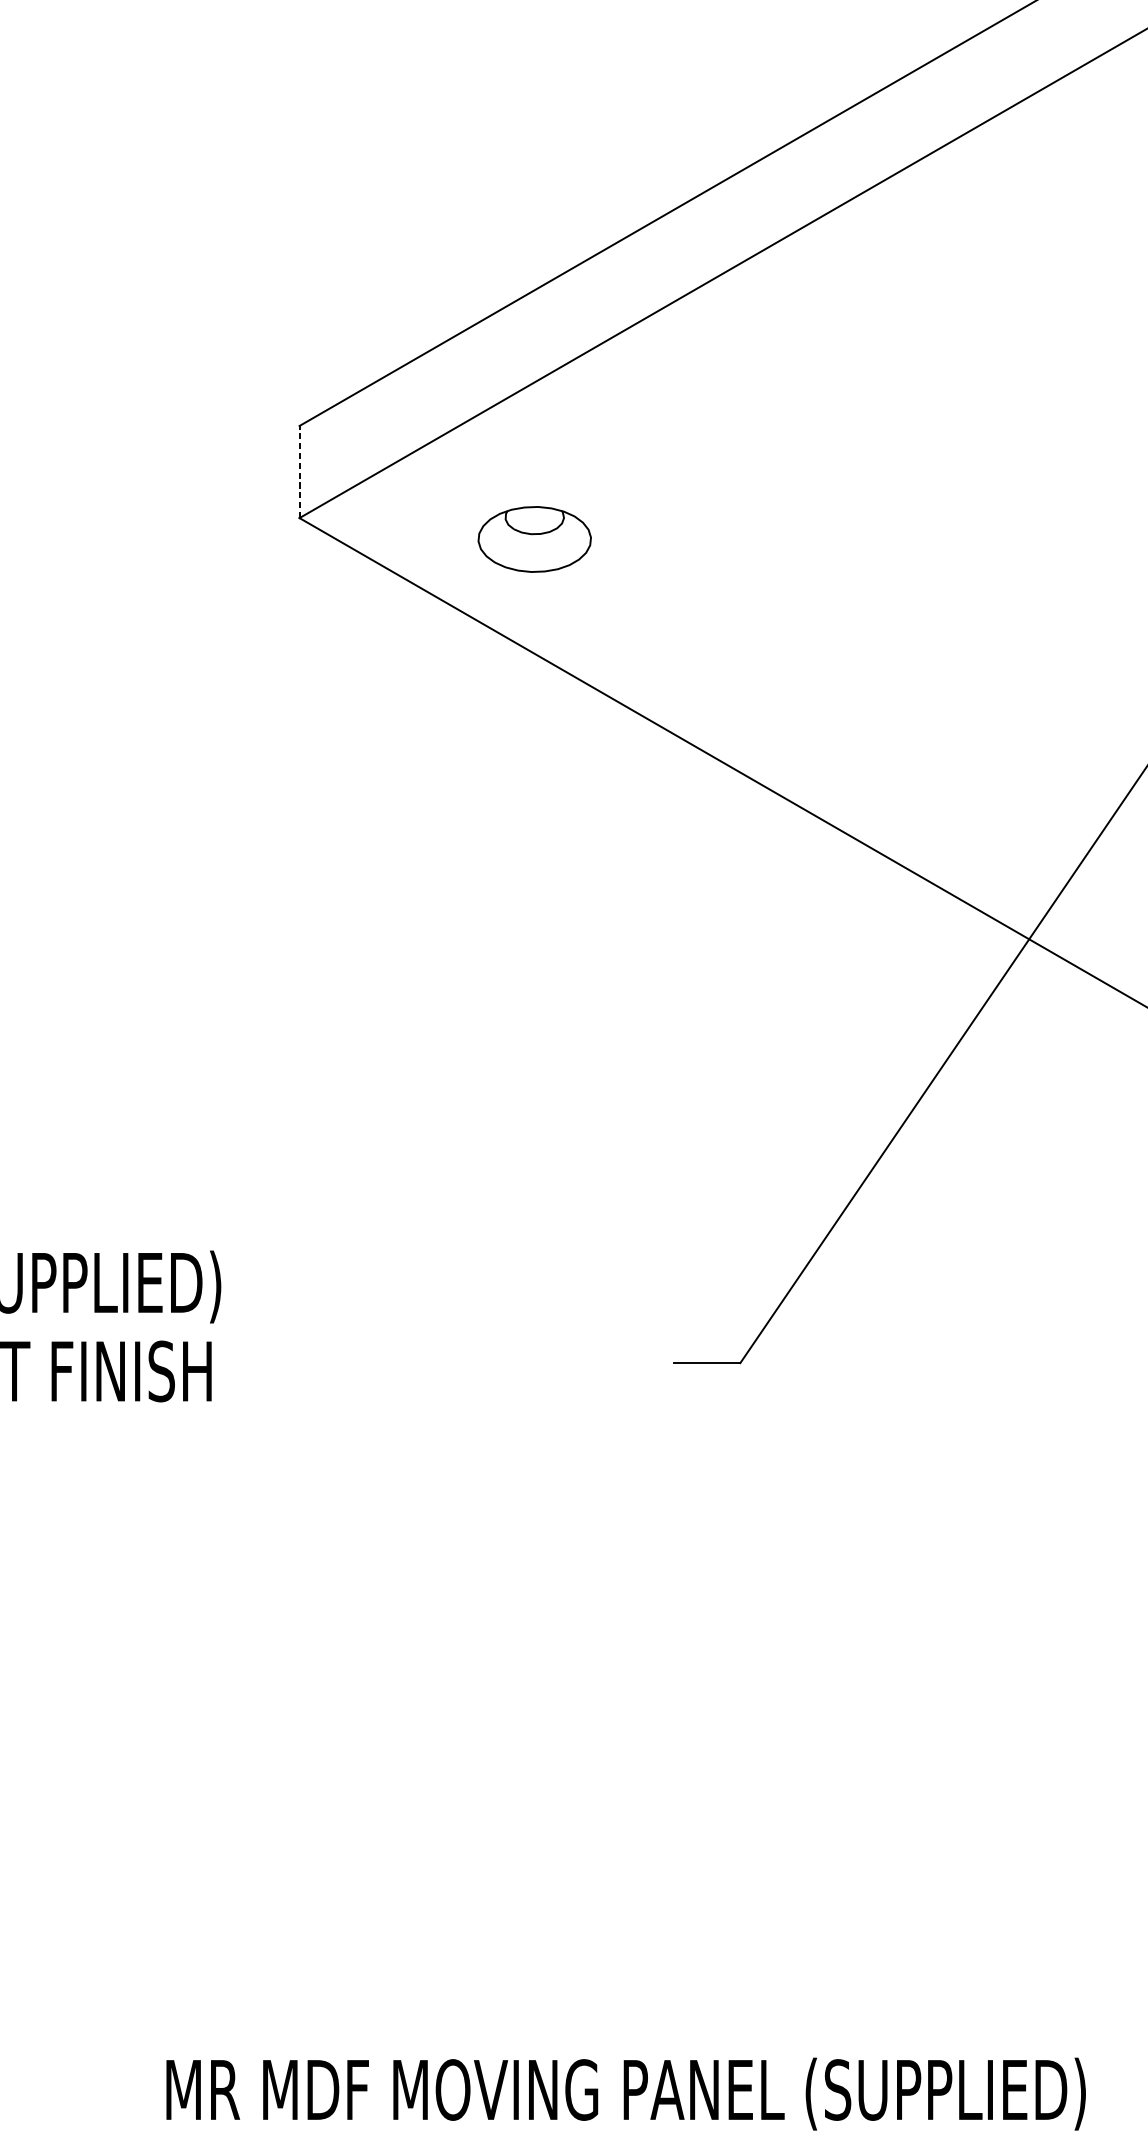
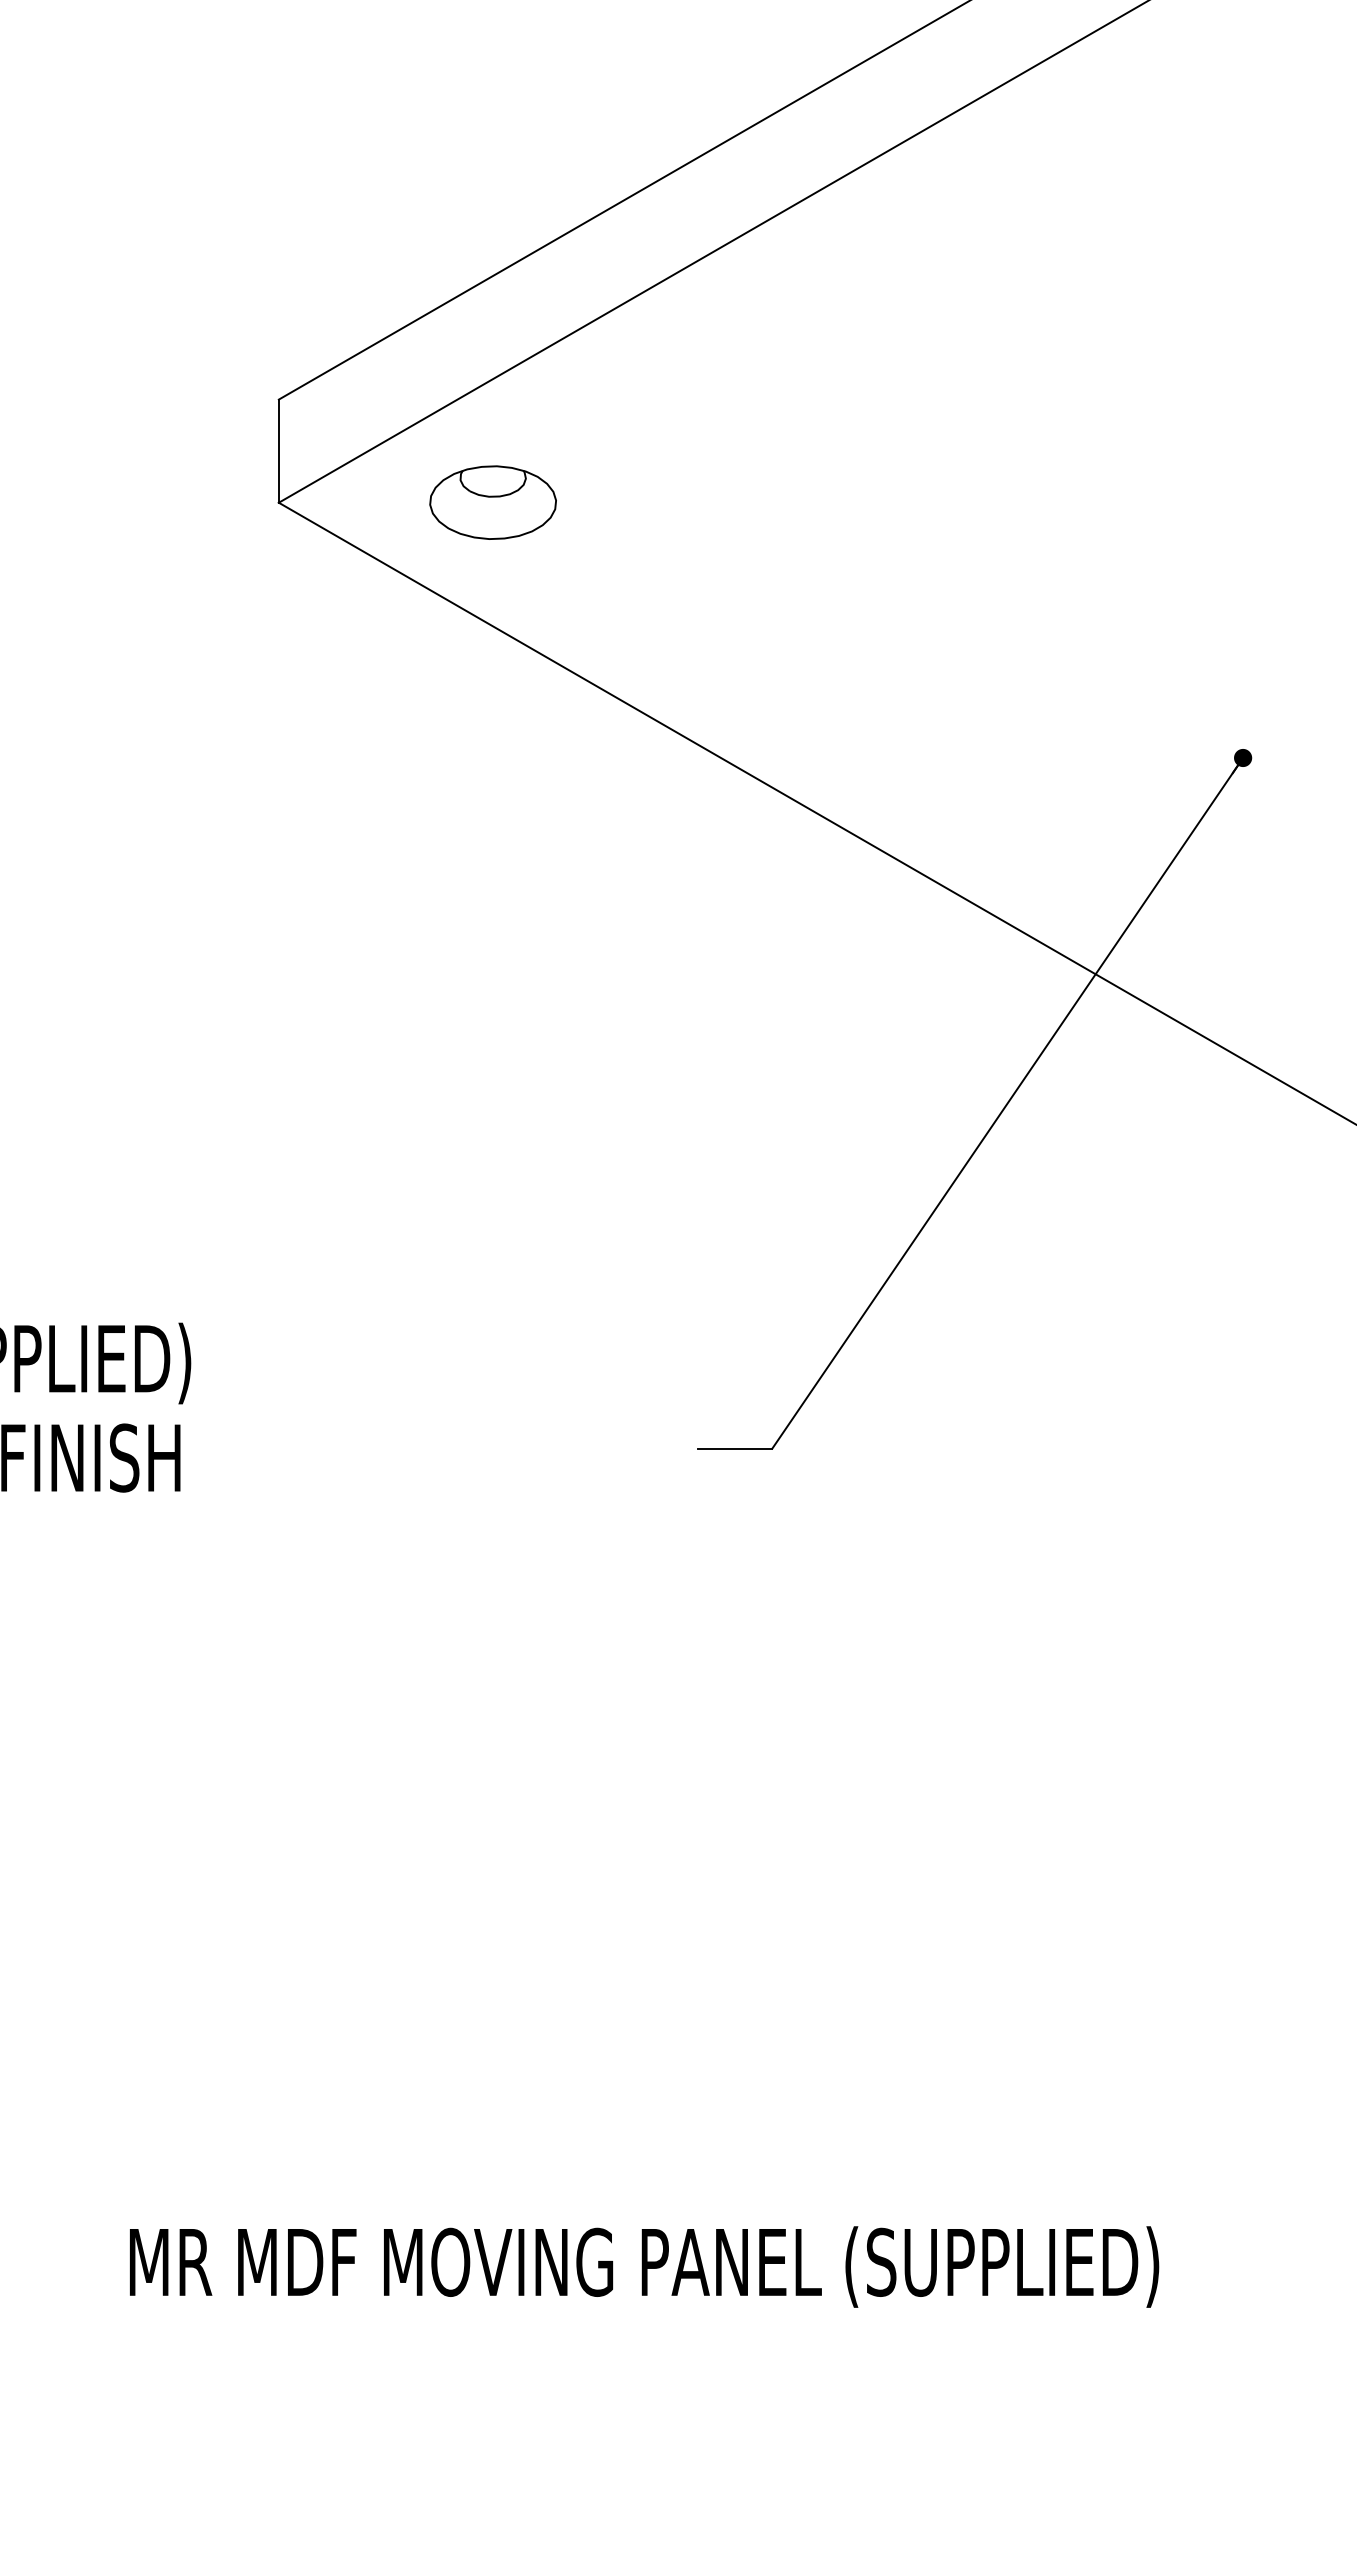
line: (299, 472) -> (278, 451), dashed -> solid
part: (534, 539) -> (492, 502), moved

